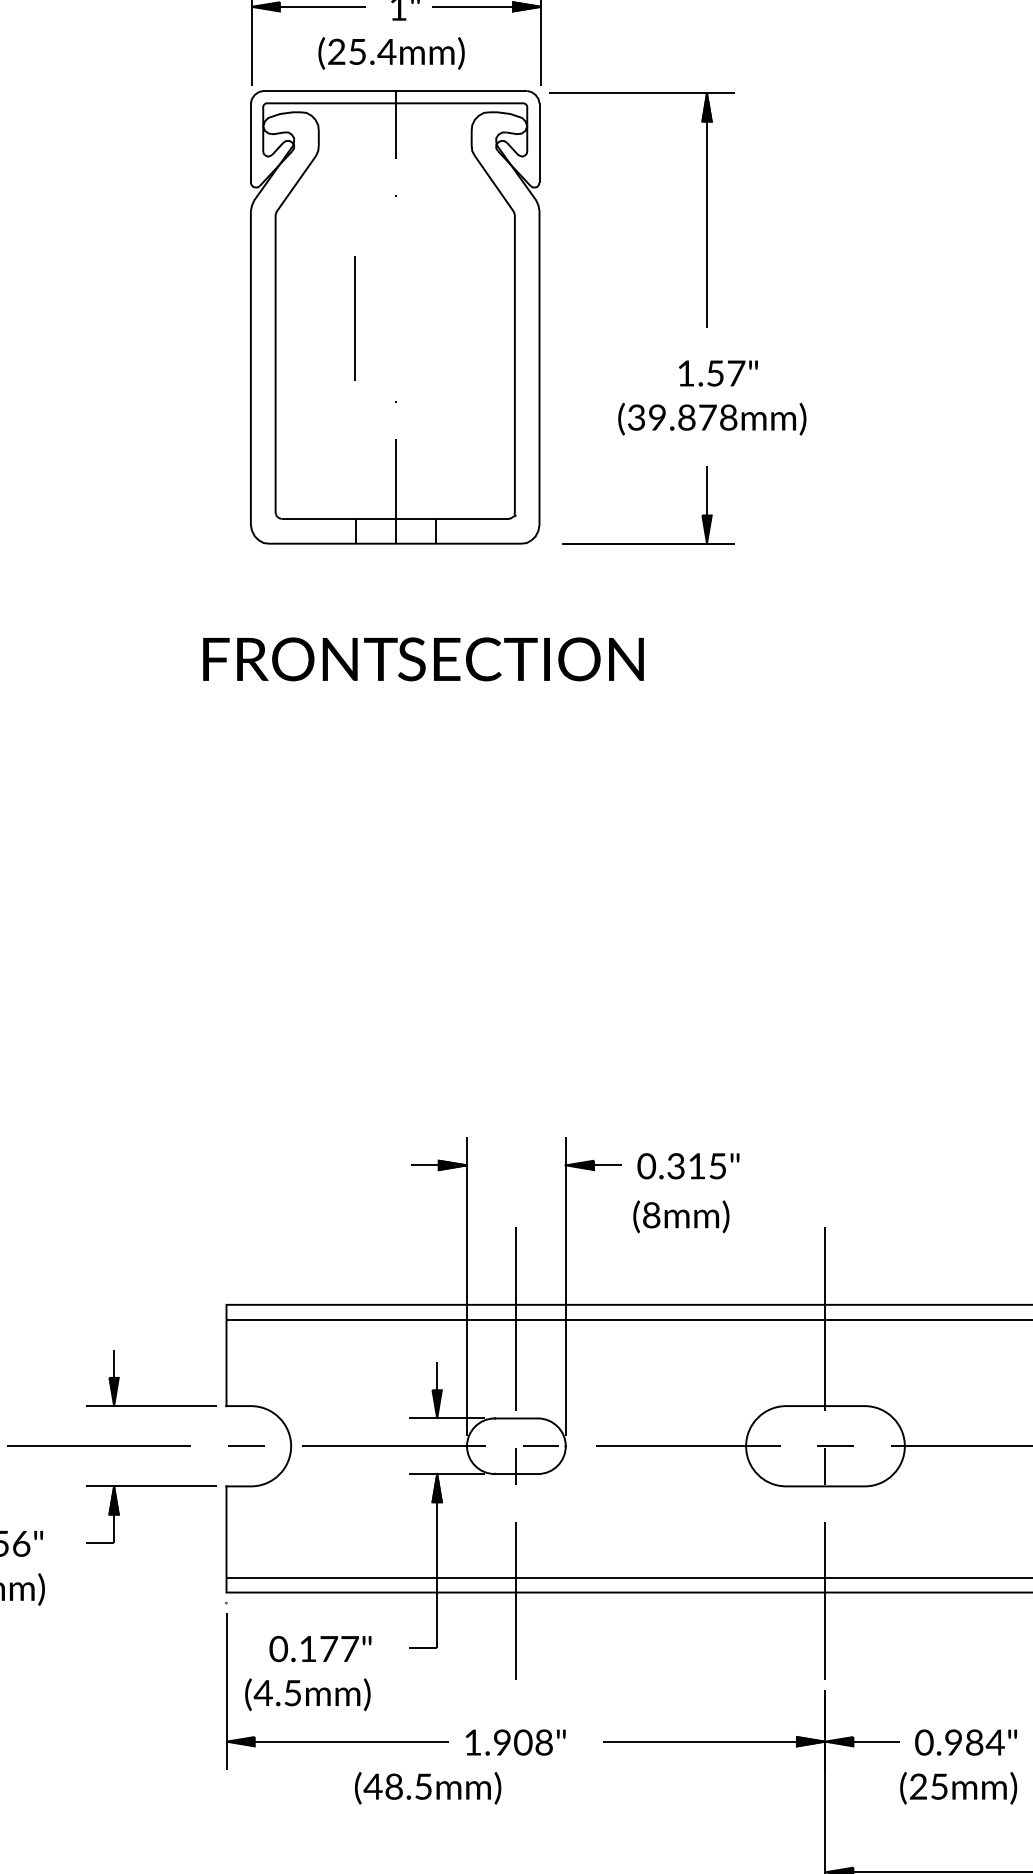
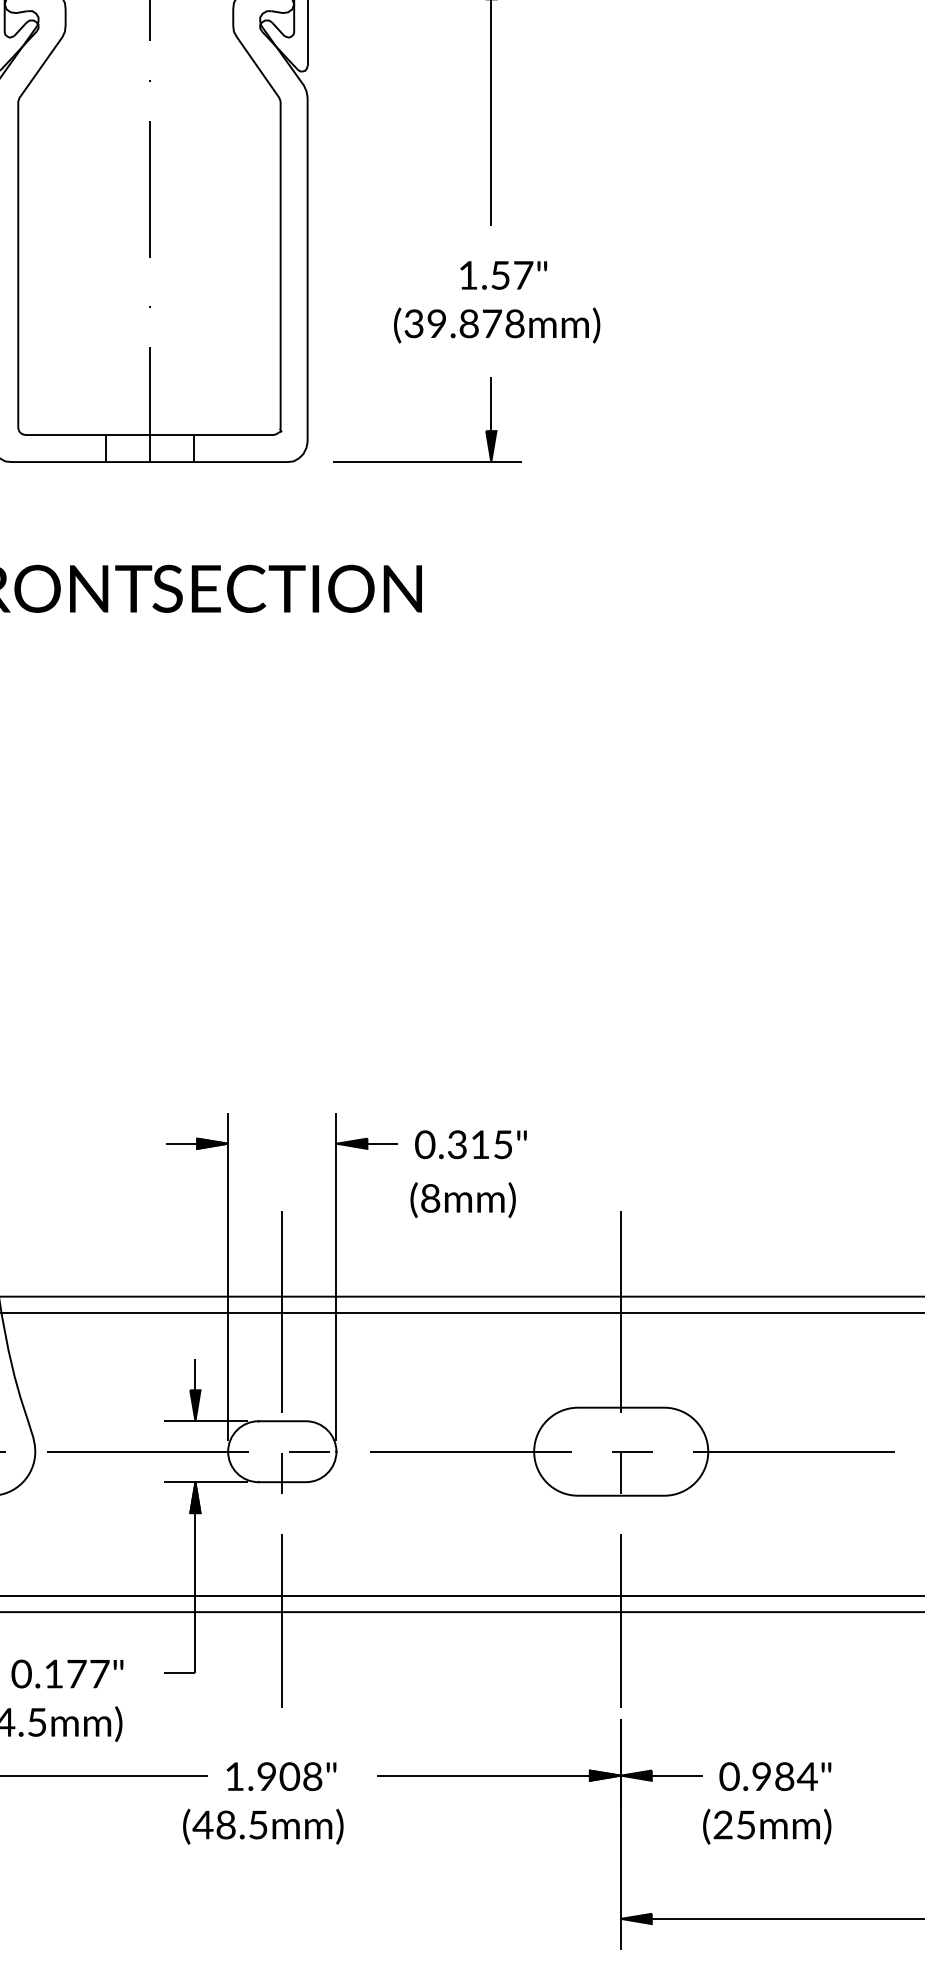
line: (354, 318) -> (149, 189), moved
text: (428, 1788) -> (263, 1826), moved

